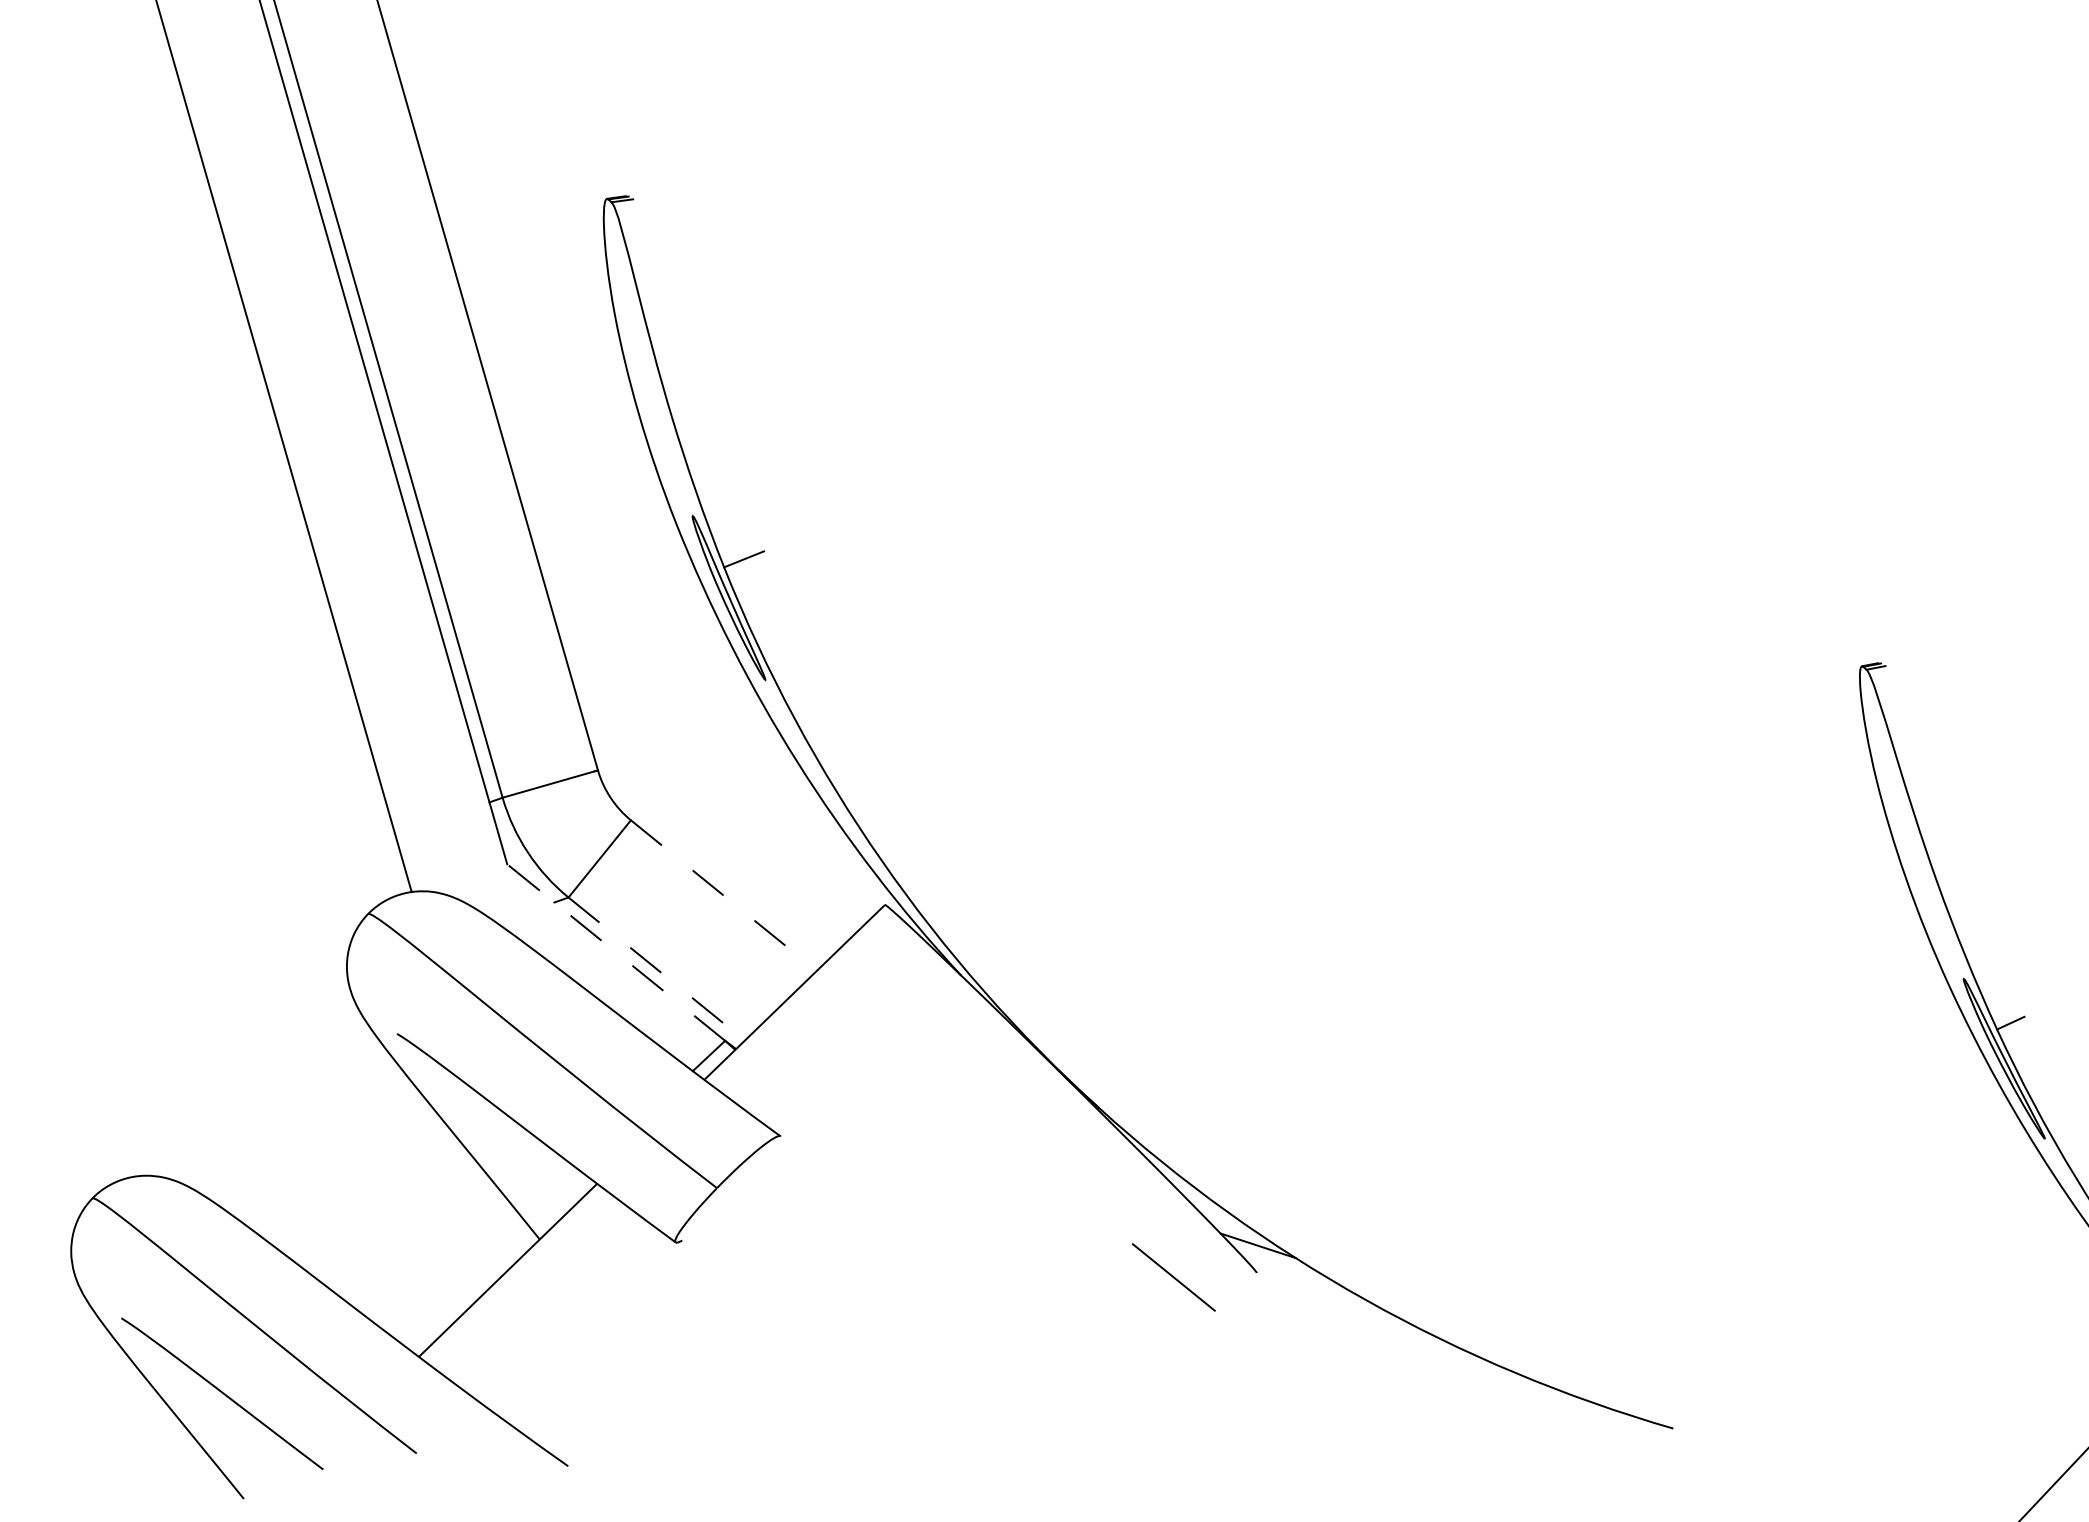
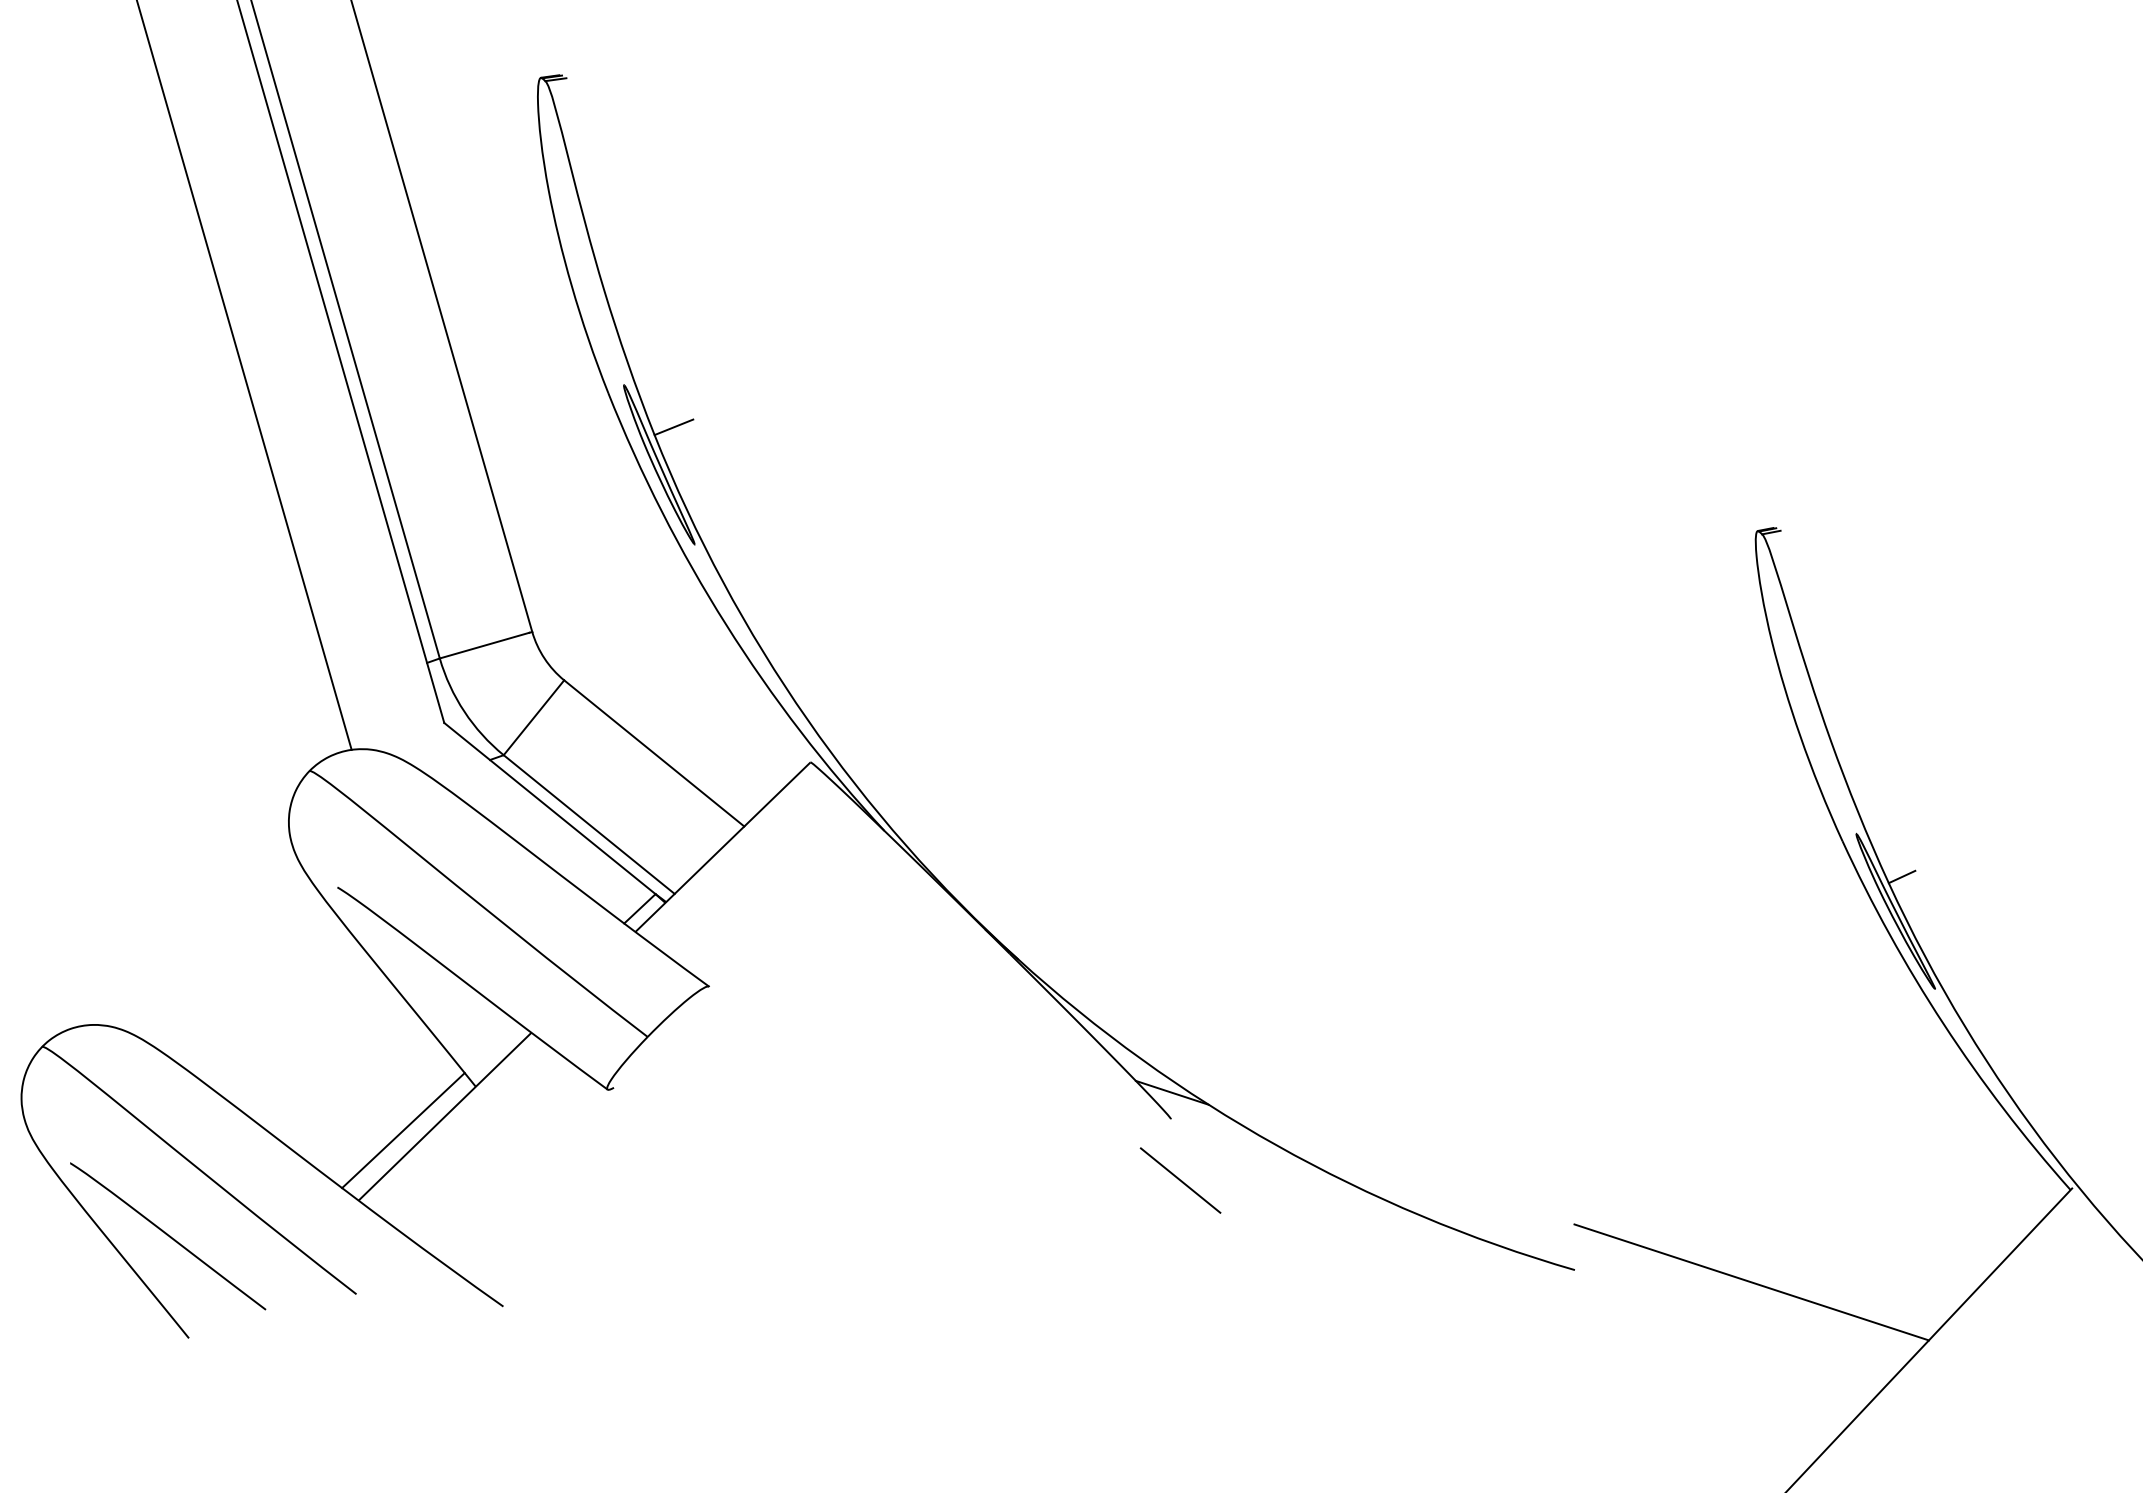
line: (724, 895) -> (654, 753), dashed -> solid
line: (615, 952) -> (549, 808), dashed -> solid
line: (657, 969) -> (589, 824), dashed -> solid
line: (1173, 1277) -> (1180, 1180), moved
line: (465, 1284) -> (403, 1130), added
line: (1855, 1441) -> (1751, 1282), added

